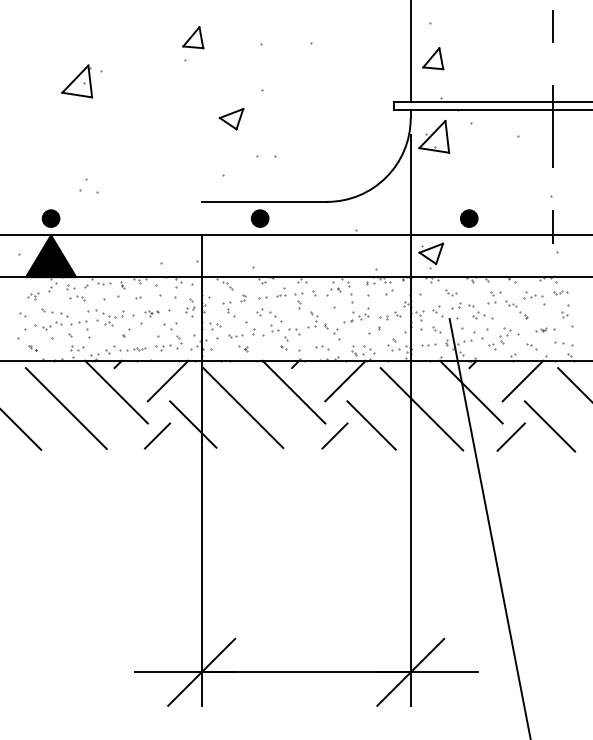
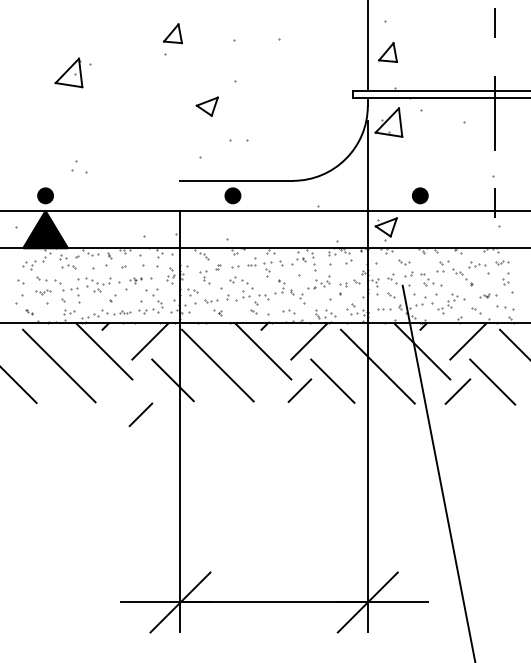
part: (33, 296) -> (29, 265), size x1.4
part: (48, 325) -> (43, 291), size x0.6
line: (157, 435) -> (140, 414), moved

